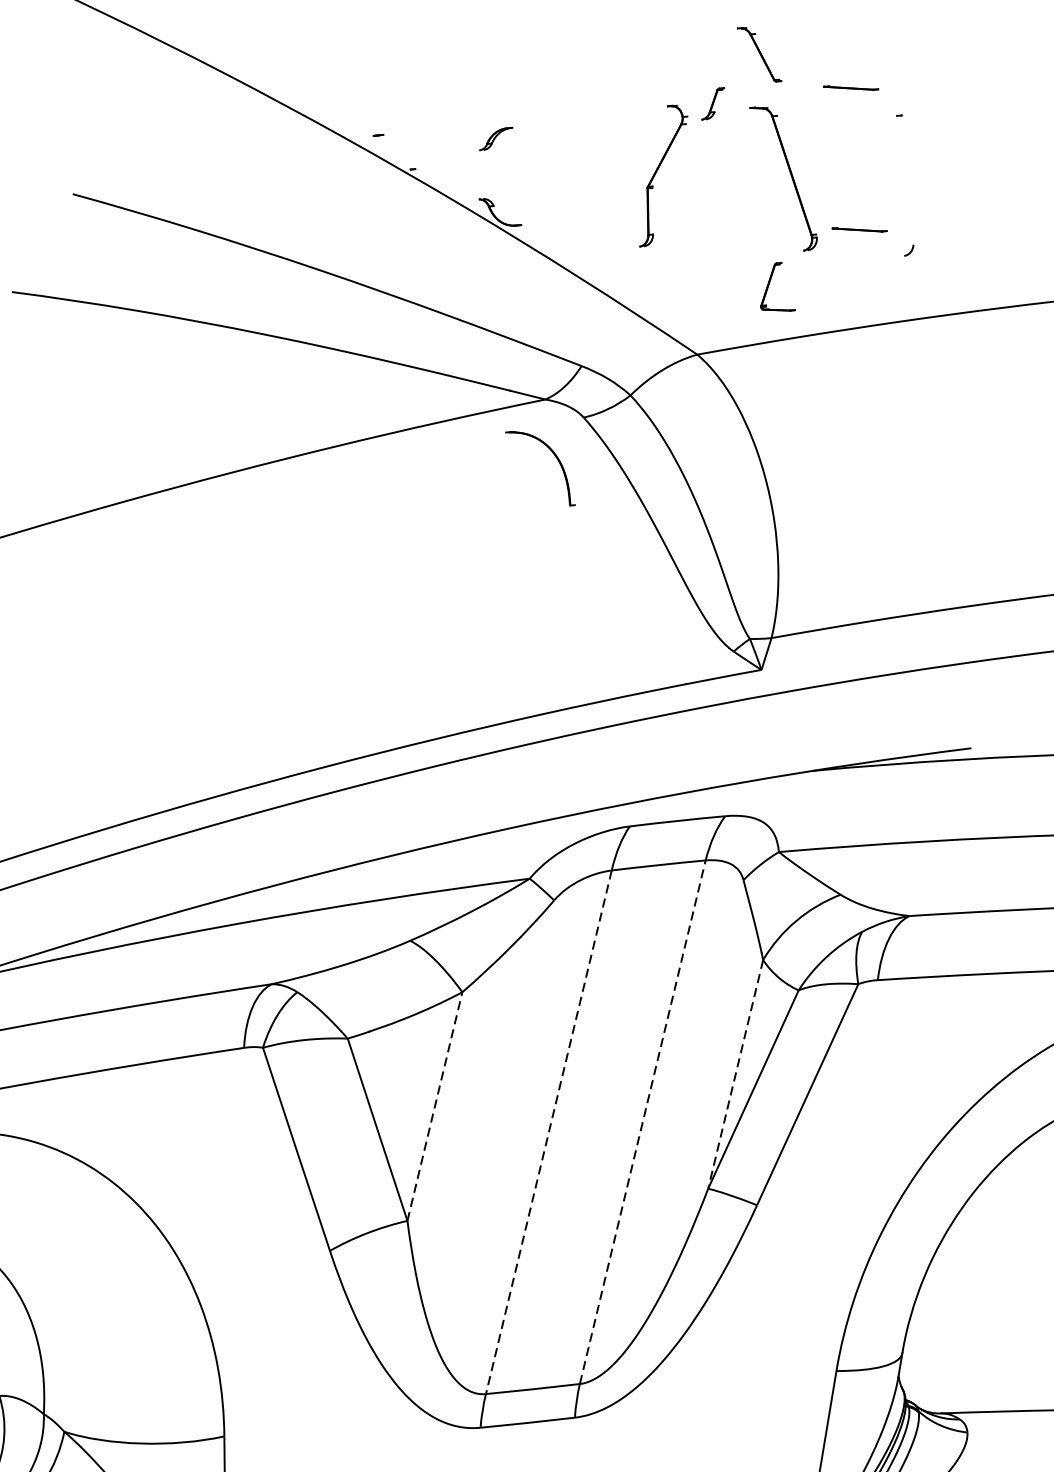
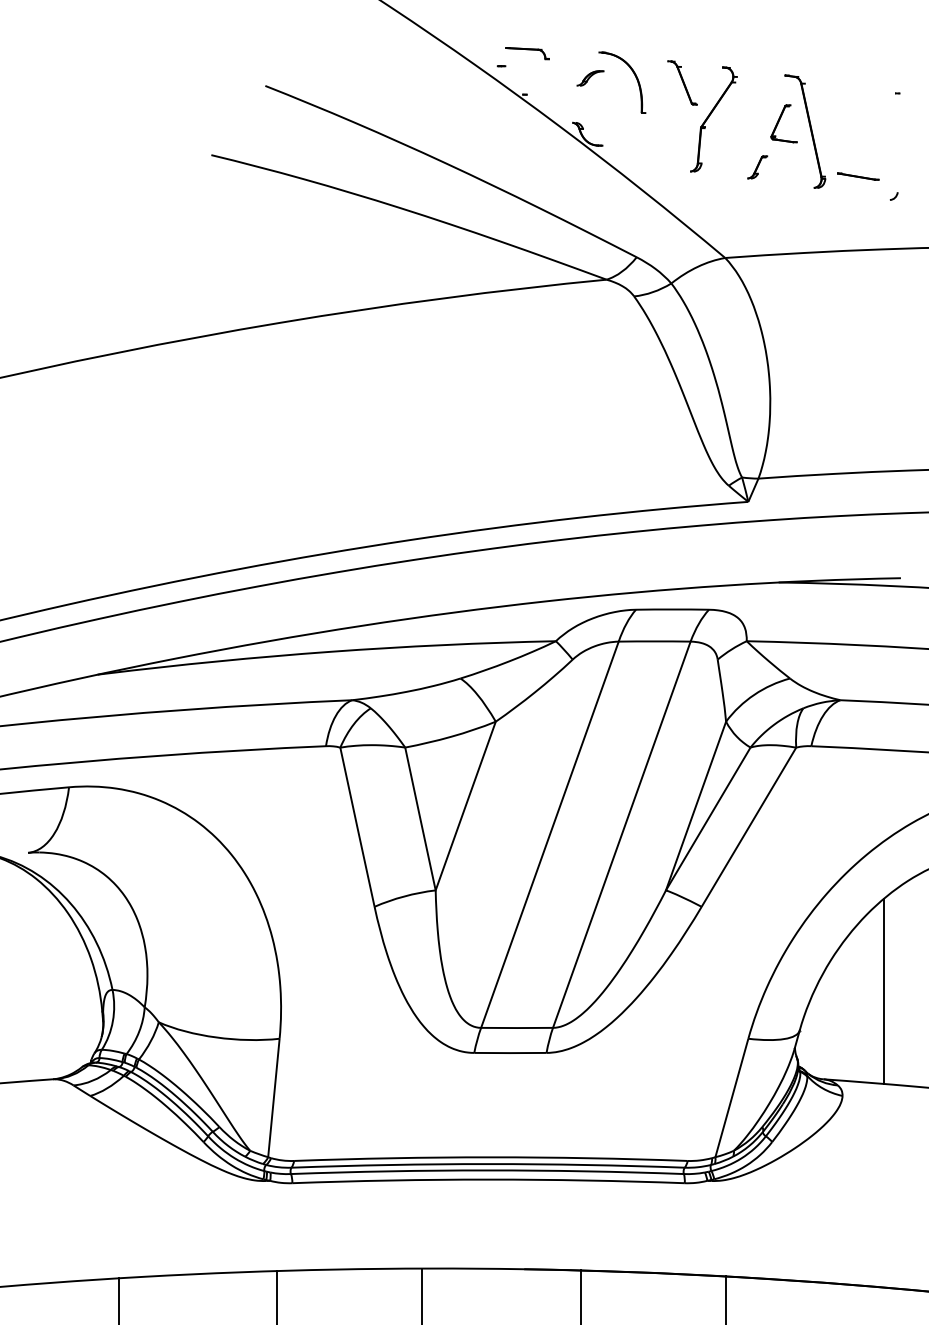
part: (759, 54) -> (682, 82), moved
line: (851, 87) -> (863, 68), removed
part: (713, 103) -> (757, 167), moved
part: (410, 115) -> (527, 53), added
part: (775, 287) -> (783, 123), moved
part: (555, 457) -> (634, 75), moved
line: (736, 1074) -> (696, 806), dashed -> solid
line: (434, 1107) -> (465, 806), dashed -> solid
line: (642, 1121) -> (621, 834), dashed -> solid
line: (548, 1133) -> (549, 835), dashed -> solid
line: (1007, 1288) -> (884, 990), added

